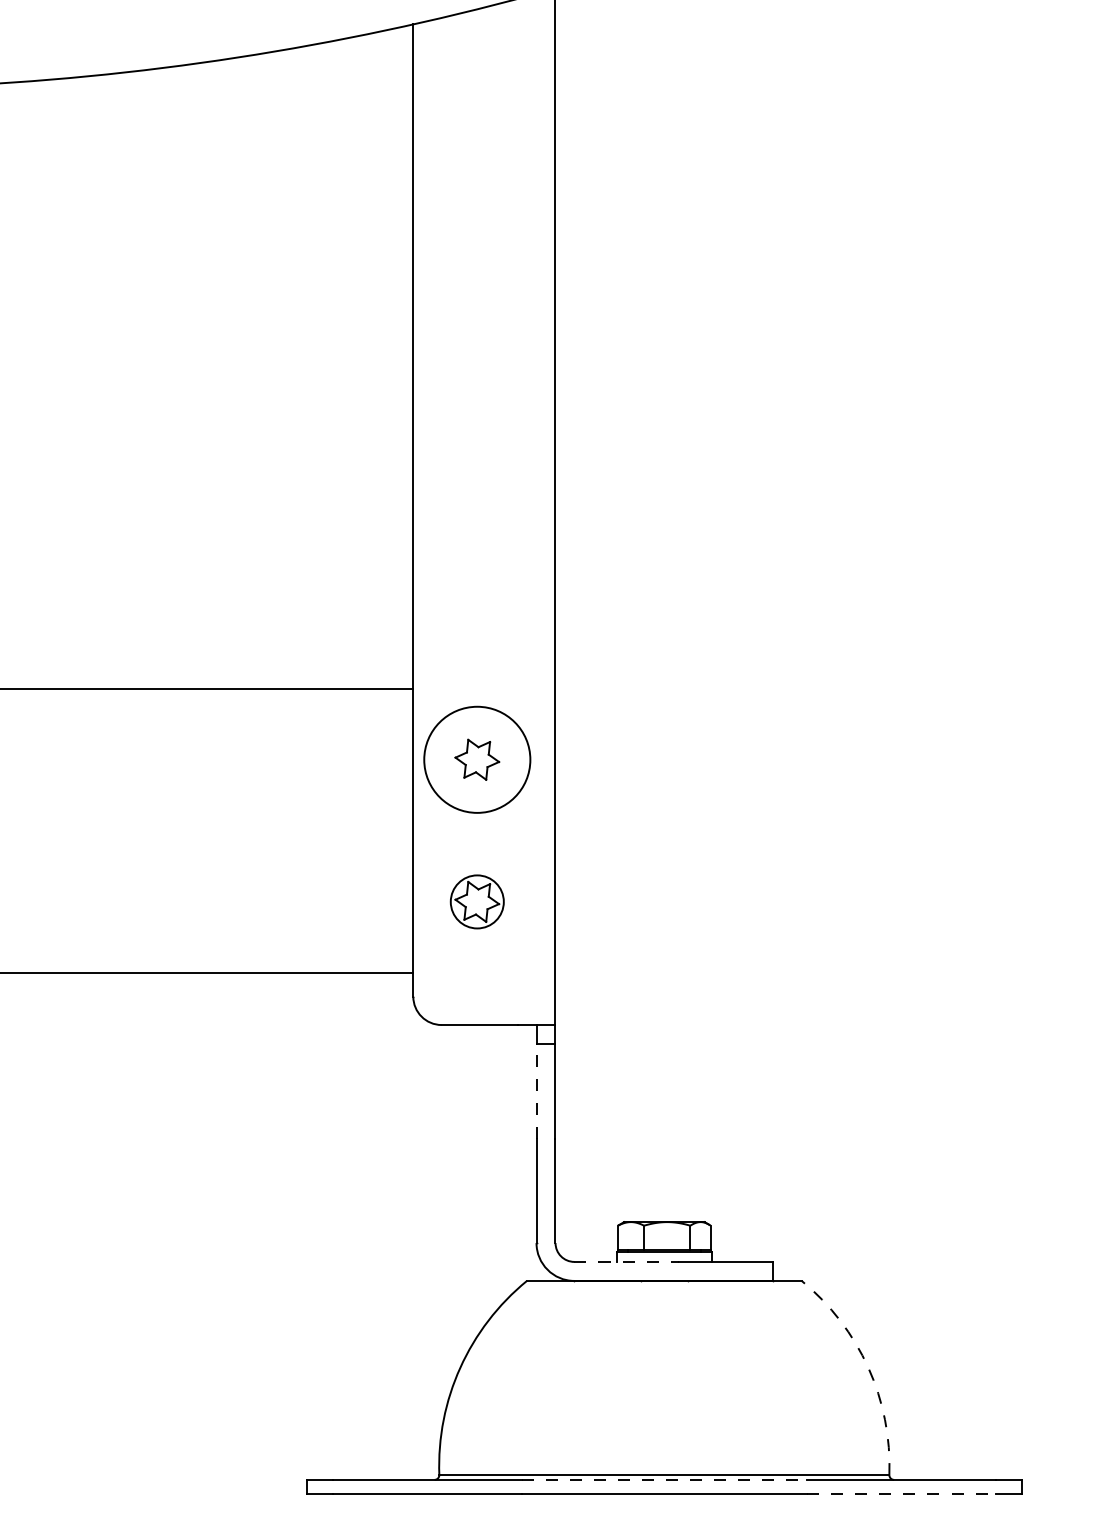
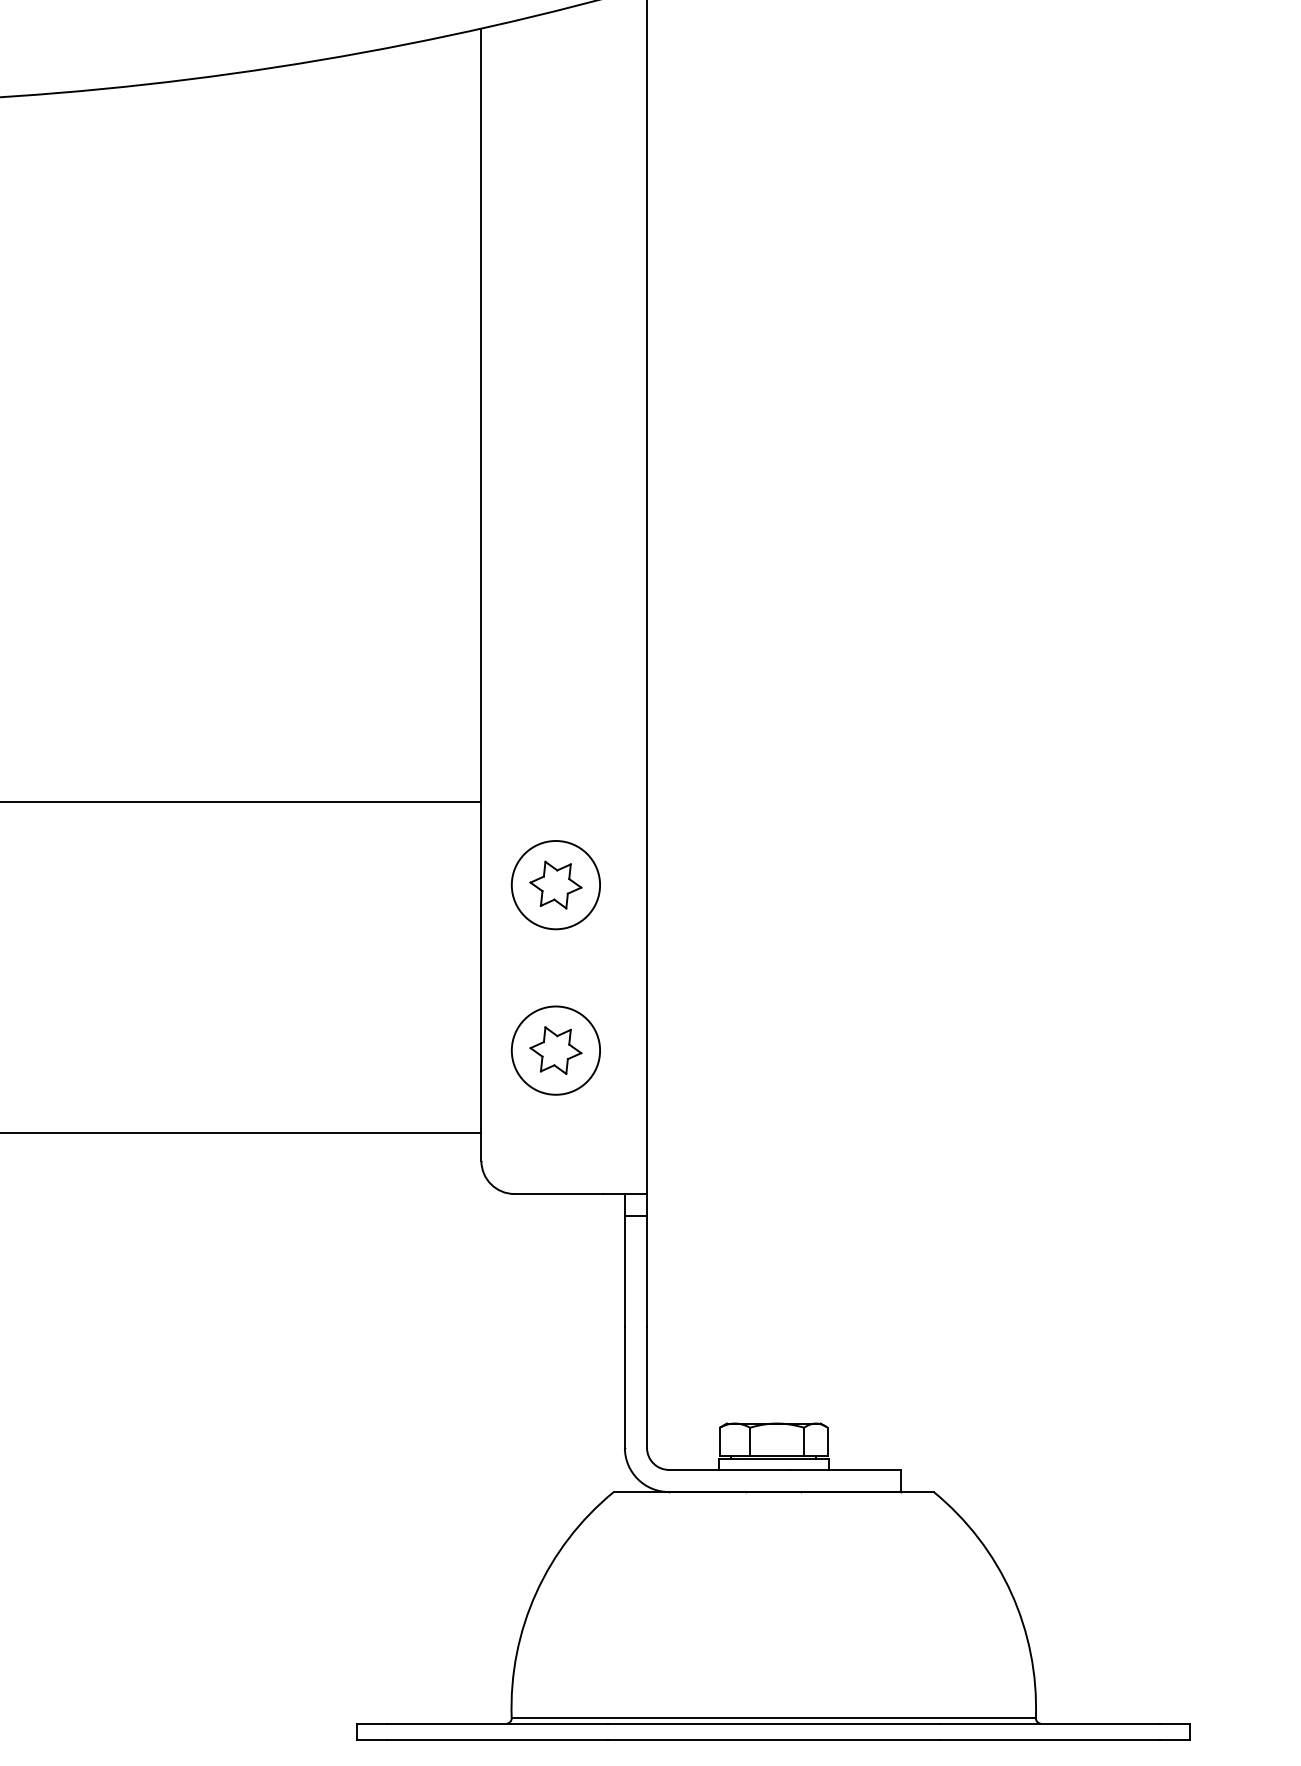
circle: (477, 759) -> (556, 884), size x0.71
circle: (477, 901) -> (556, 1050), size x1.43
line: (536, 1090) -> (624, 1270), dashed -> solid
line: (627, 1261) -> (730, 1469), dashed -> solid
arc: (868, 1367) -> (1011, 1592), dashed -> solid
line: (664, 1479) -> (773, 1723), dashed -> solid
line: (901, 1494) -> (1049, 1740), dashed -> solid

